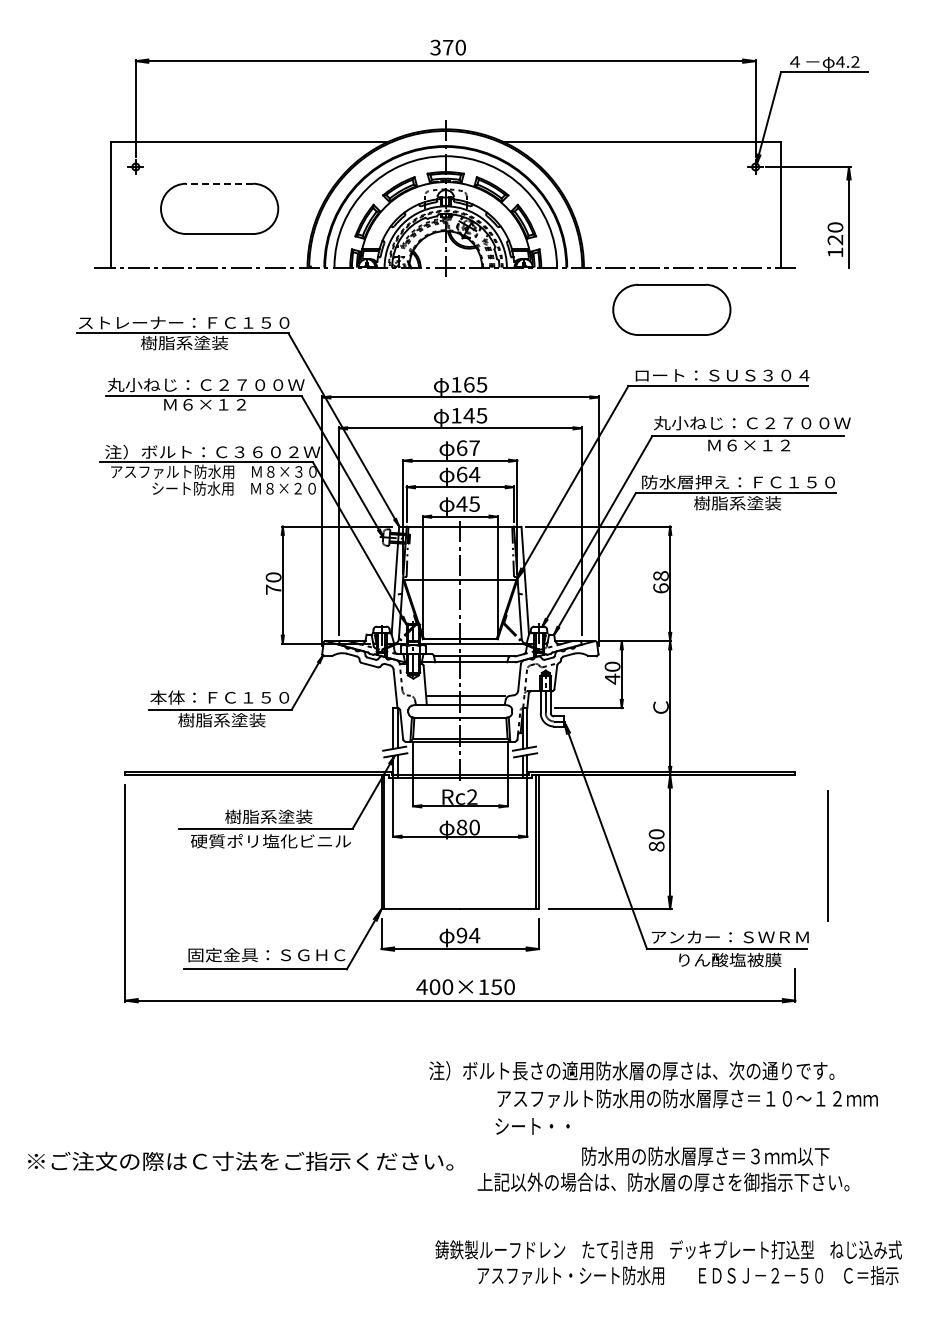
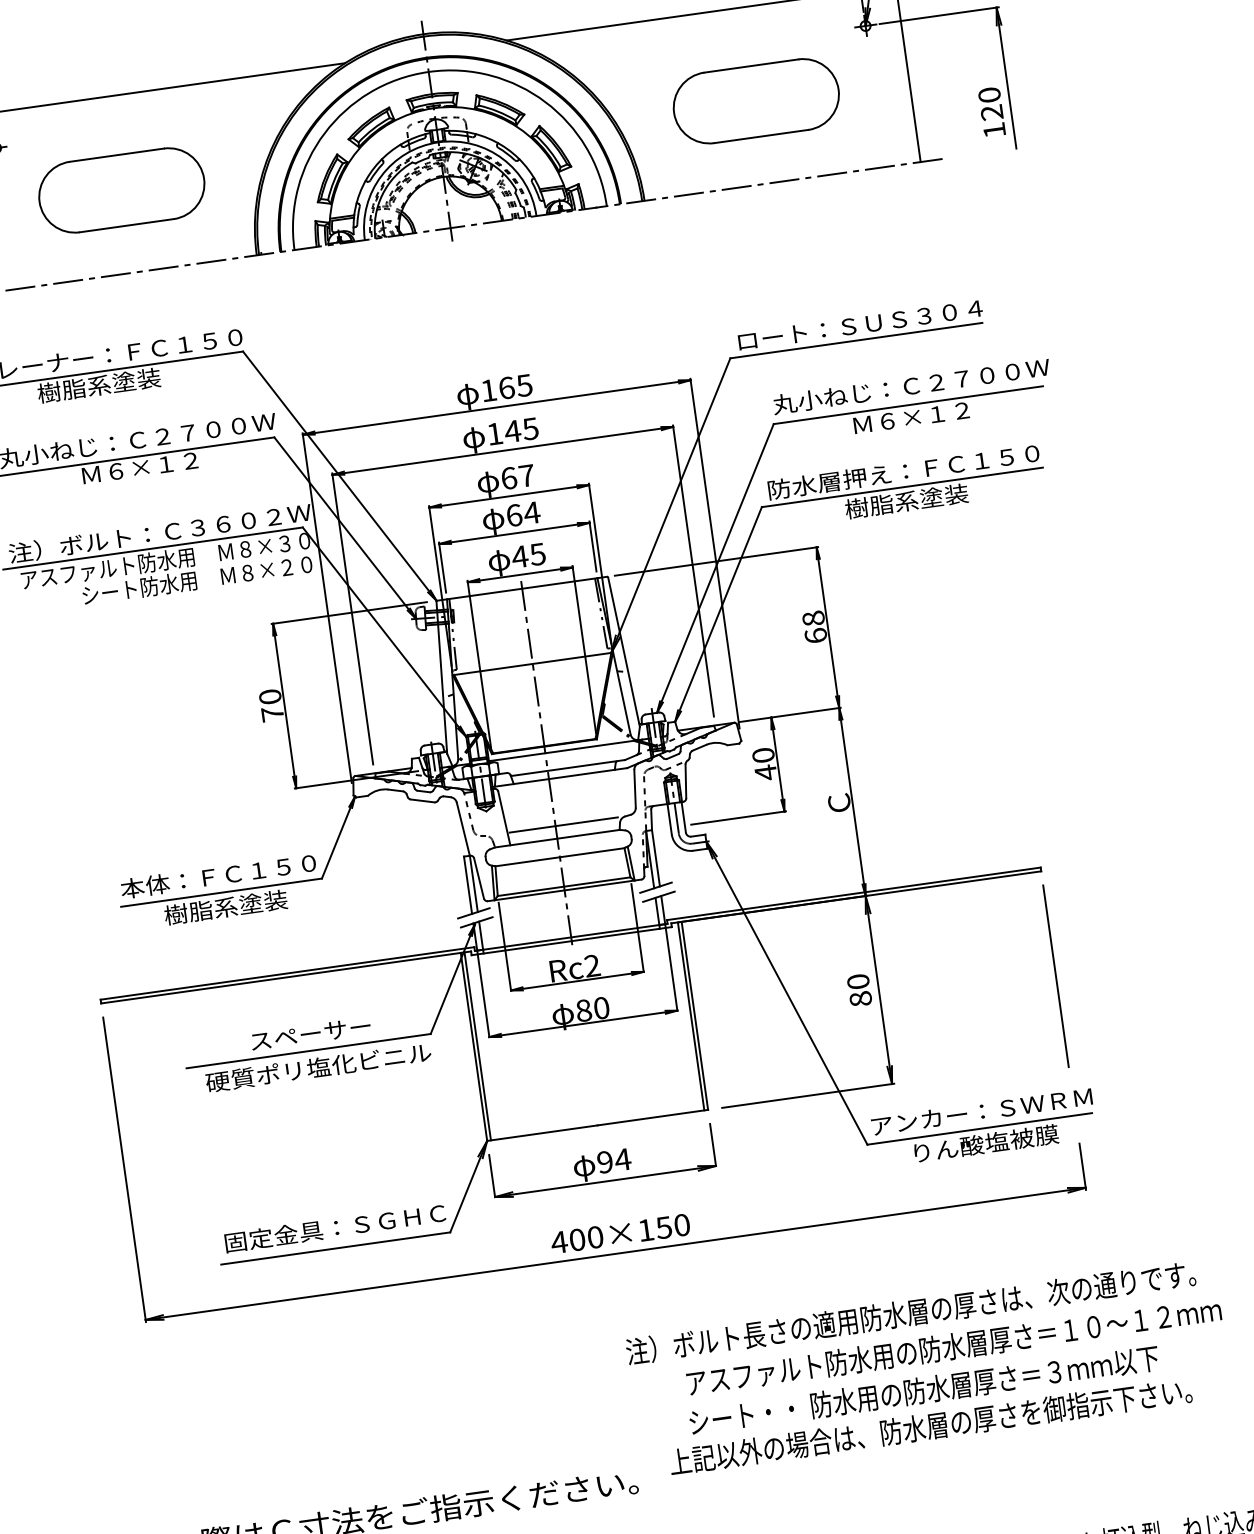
line: (219, 183) -> (116, 154), dashed -> solid
part: (671, 309) -> (755, 100), moved
text: (268, 816) -> (310, 1033), 樹脂系塗装 -> スペーサー
line: (827, 855) -> (1054, 975), moved
text: (631, 1070) -> (910, 1312), moved
text: (663, 1168) -> (927, 1407), moved

